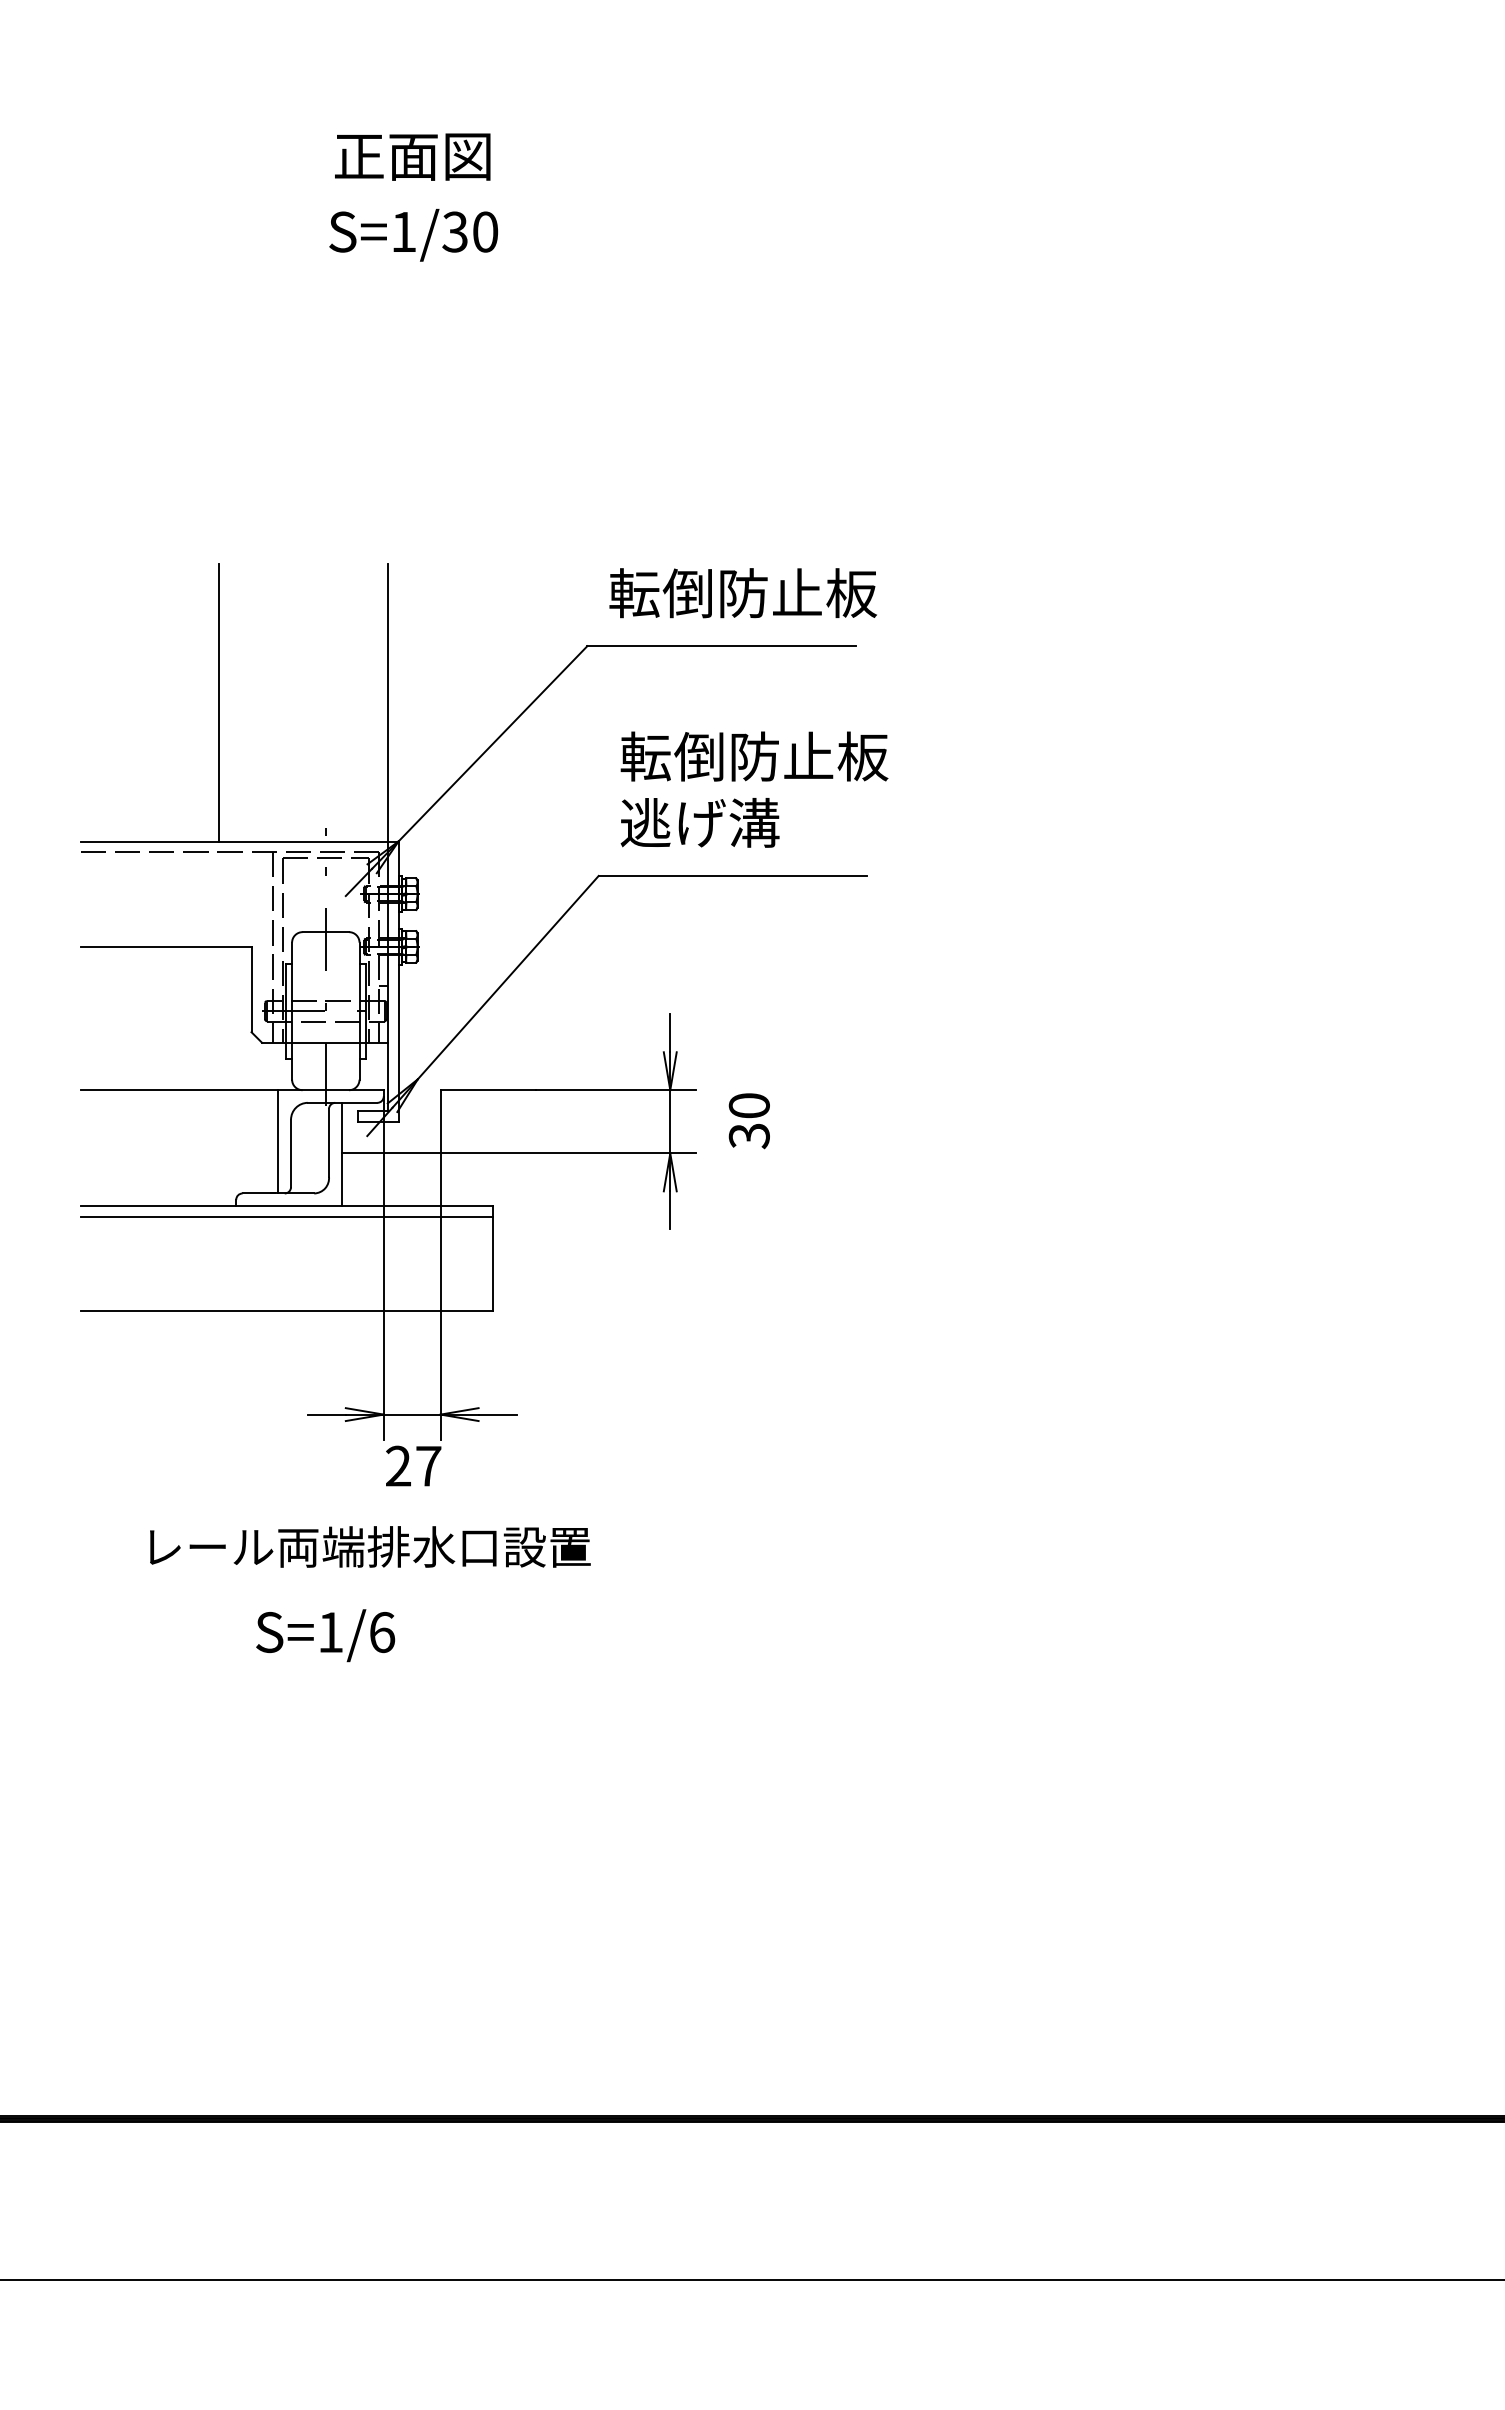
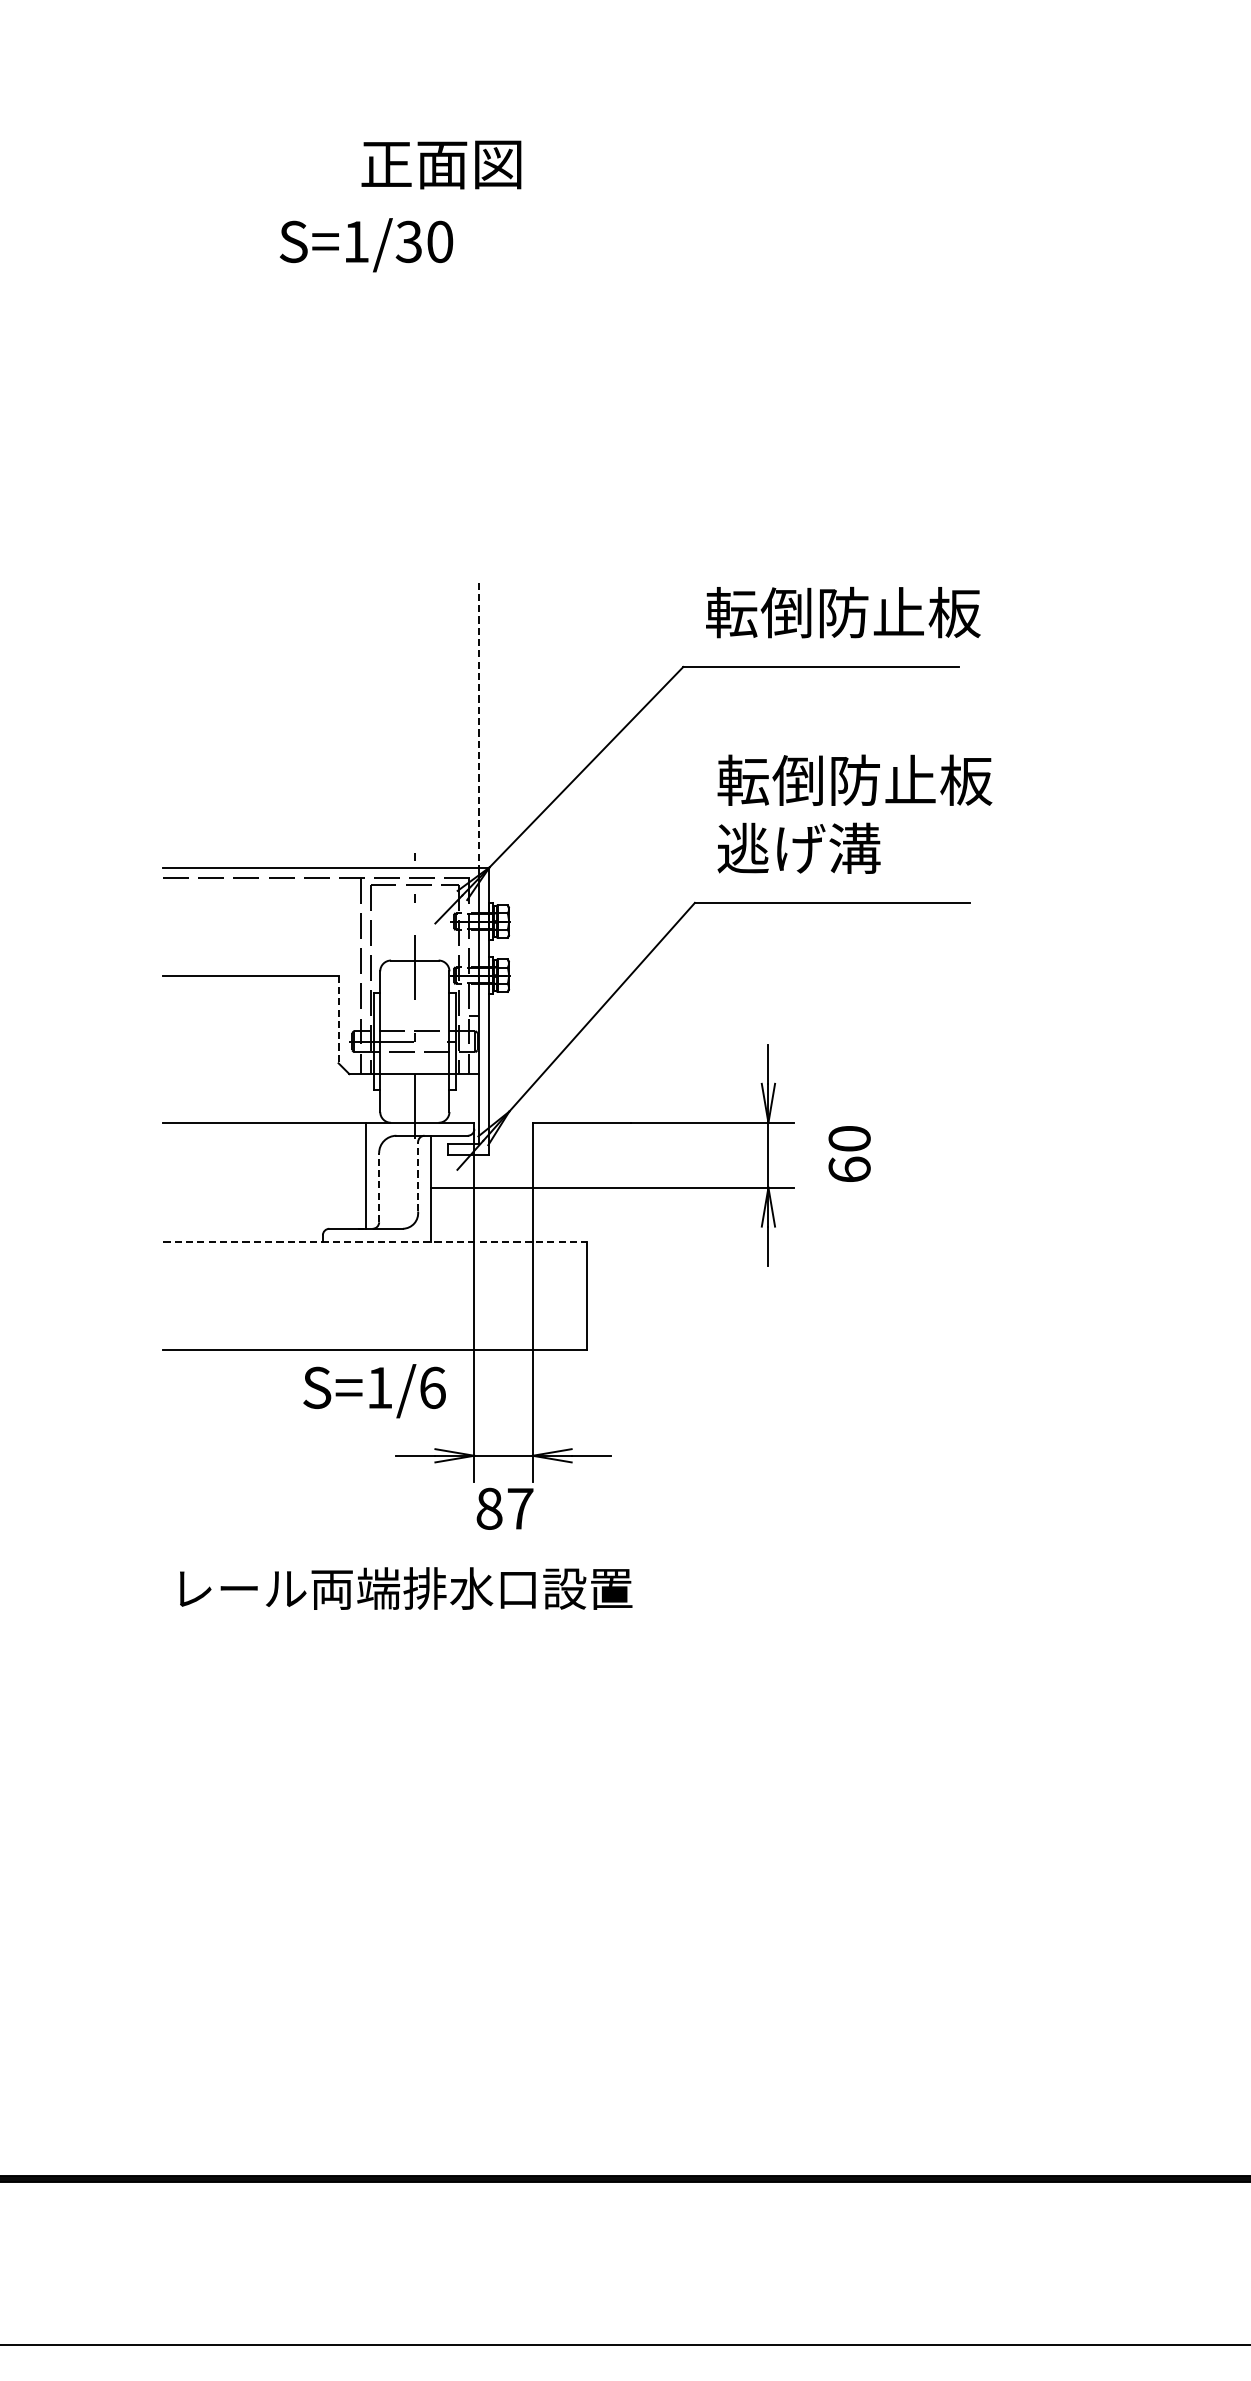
text: (412, 156) -> (441, 164), moved
text: (413, 235) -> (366, 245), moved
line: (219, 702) -> (305, 724), removed
line: (387, 702) -> (478, 724), solid -> dashed
line: (251, 989) -> (338, 1019), solid -> dashed
text: (748, 1136) -> (848, 1170), 30 -> 60
line: (328, 1142) -> (417, 1176), solid -> dashed
line: (291, 1153) -> (379, 1187), solid -> dashed
line: (287, 1206) -> (375, 1242), solid -> dashed
line: (286, 1216) -> (374, 1252), removed
text: (398, 1465) -> (489, 1508), 27 -> 87
text: (370, 1546) -> (406, 1588), moved
text: (325, 1635) -> (374, 1391), moved

